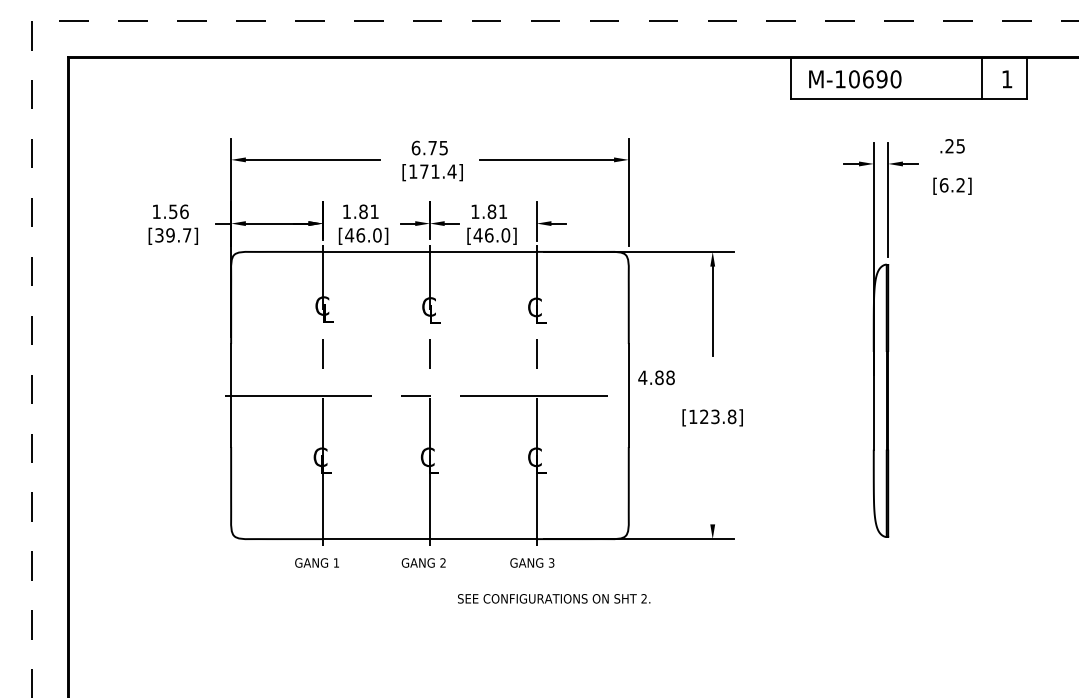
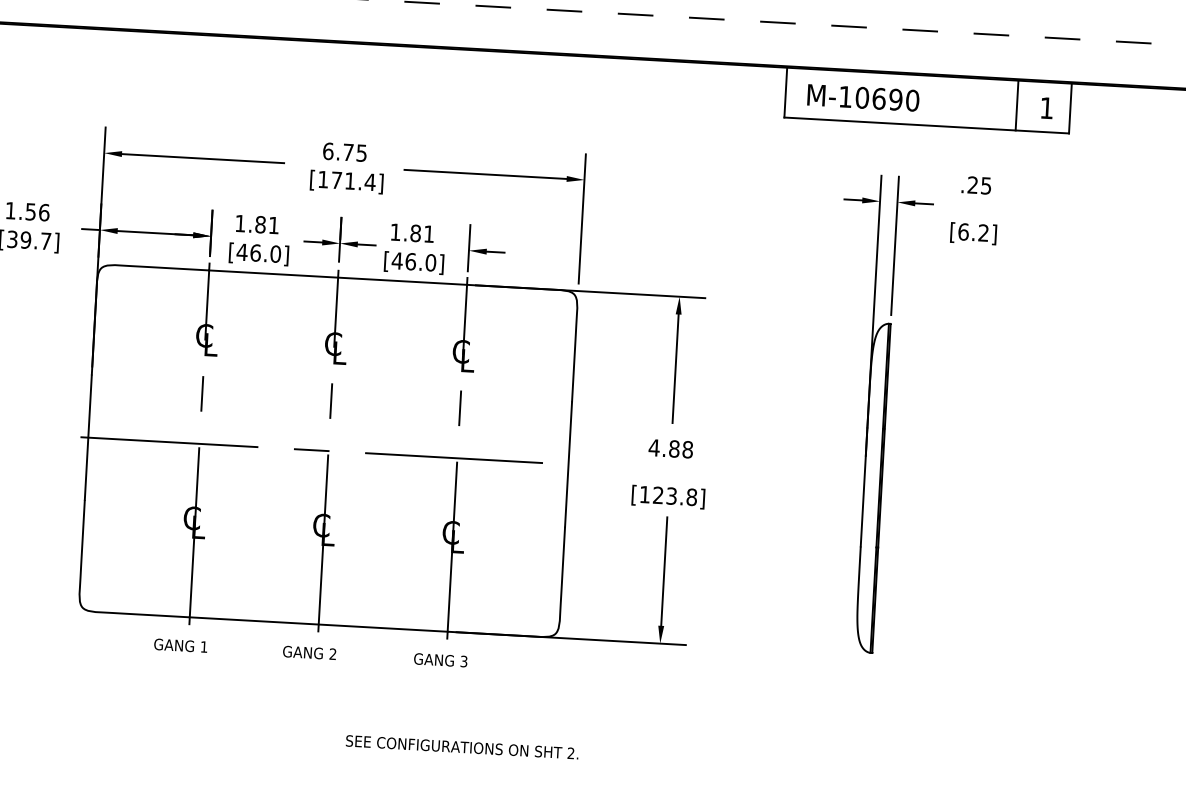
text: (656, 377) -> (670, 448), moved
line: (712, 479) -> (663, 571), added
text: (554, 598) -> (462, 746), moved

